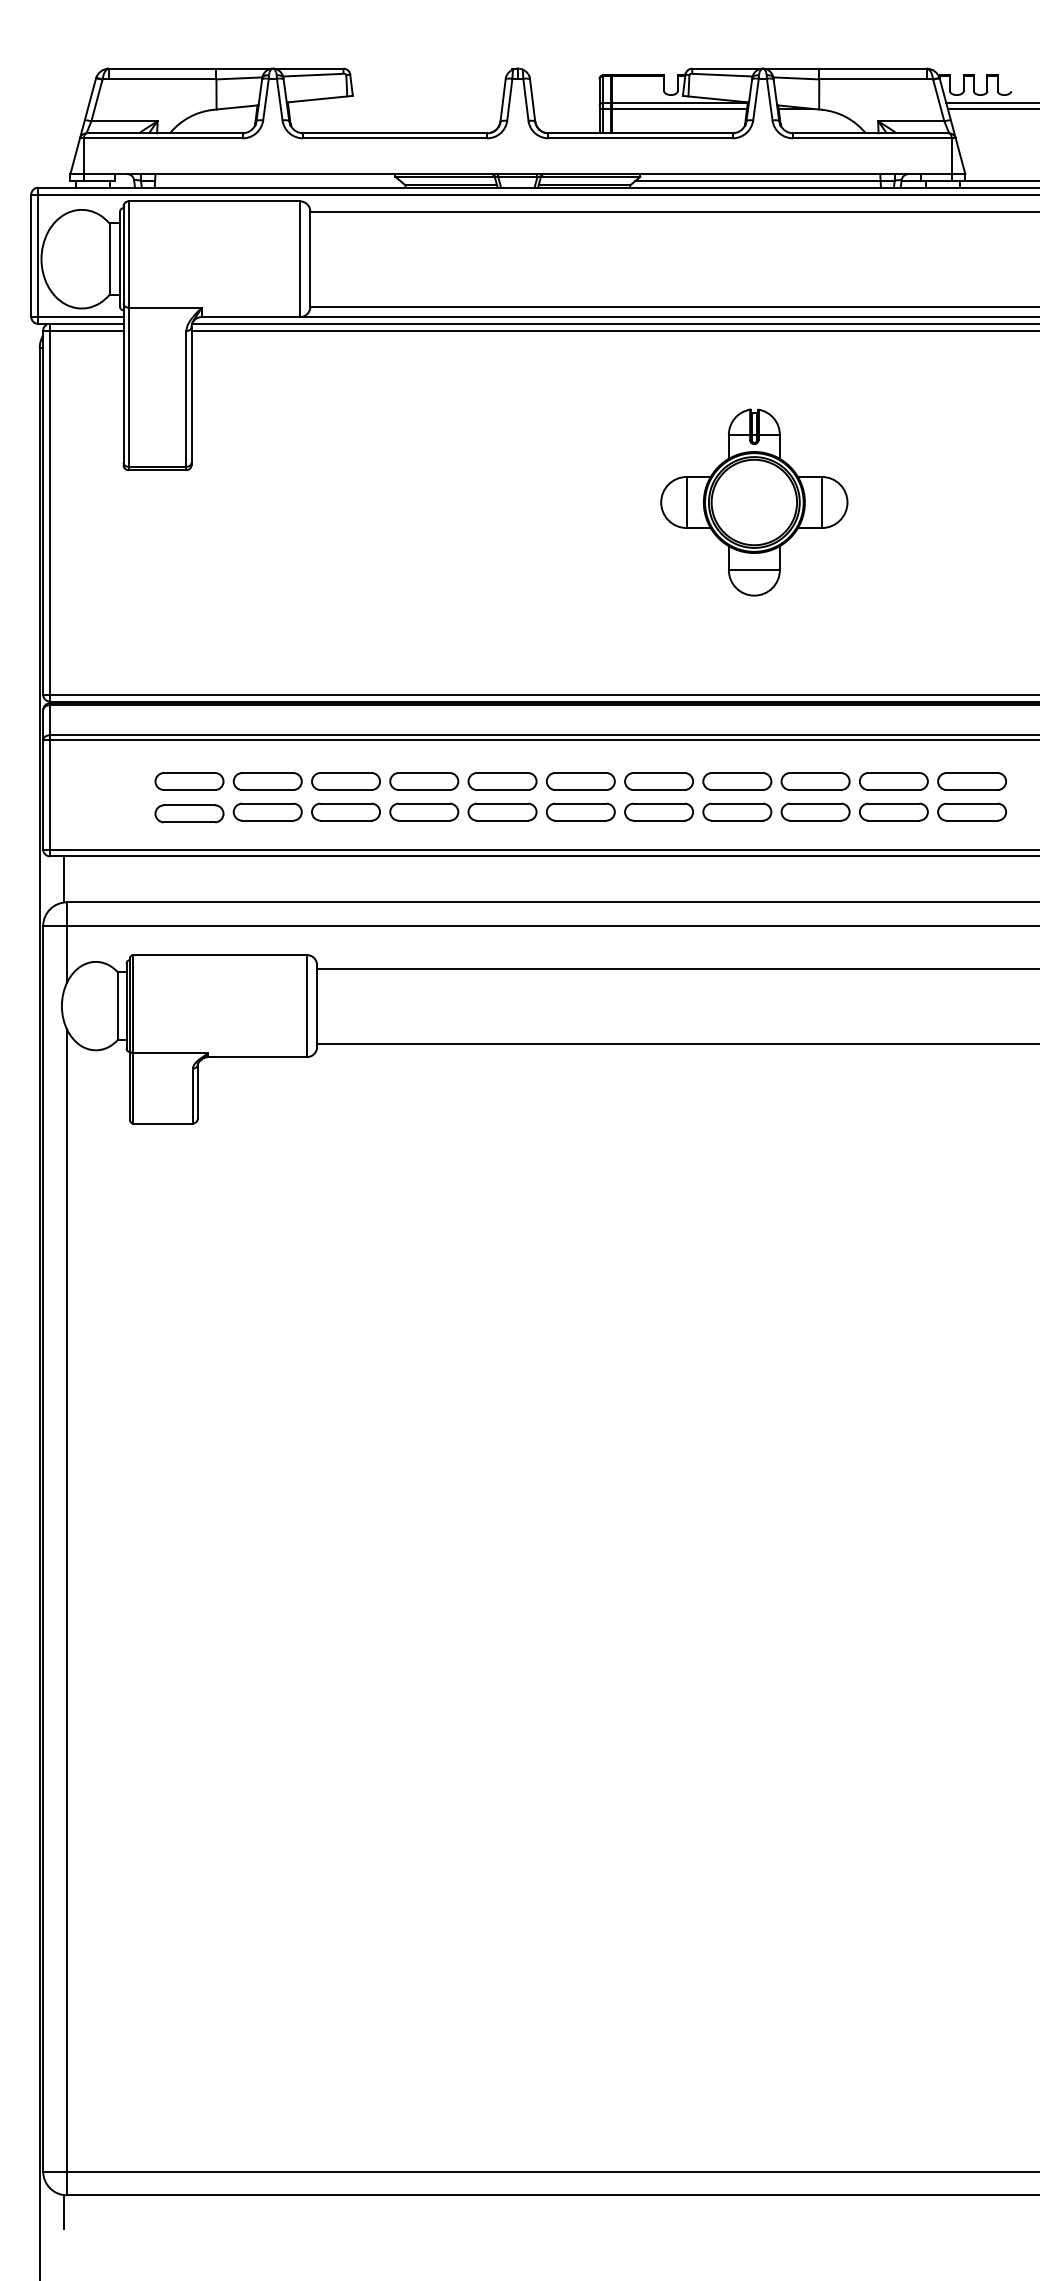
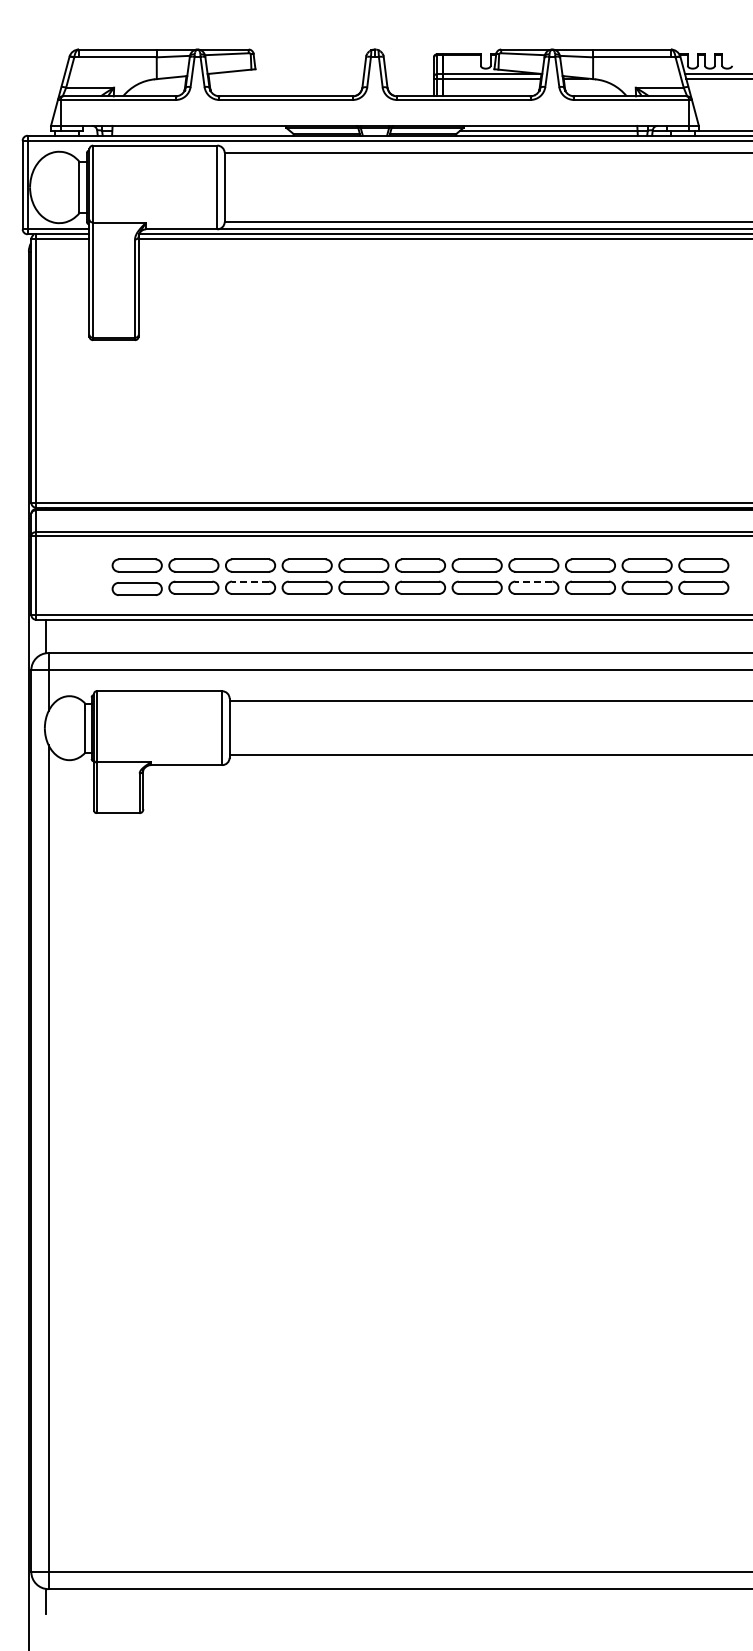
part: (753, 502) -> (545, 363), removed
line: (345, 803) -> (250, 581), solid -> dashed
line: (736, 803) -> (533, 581), solid -> dashed

